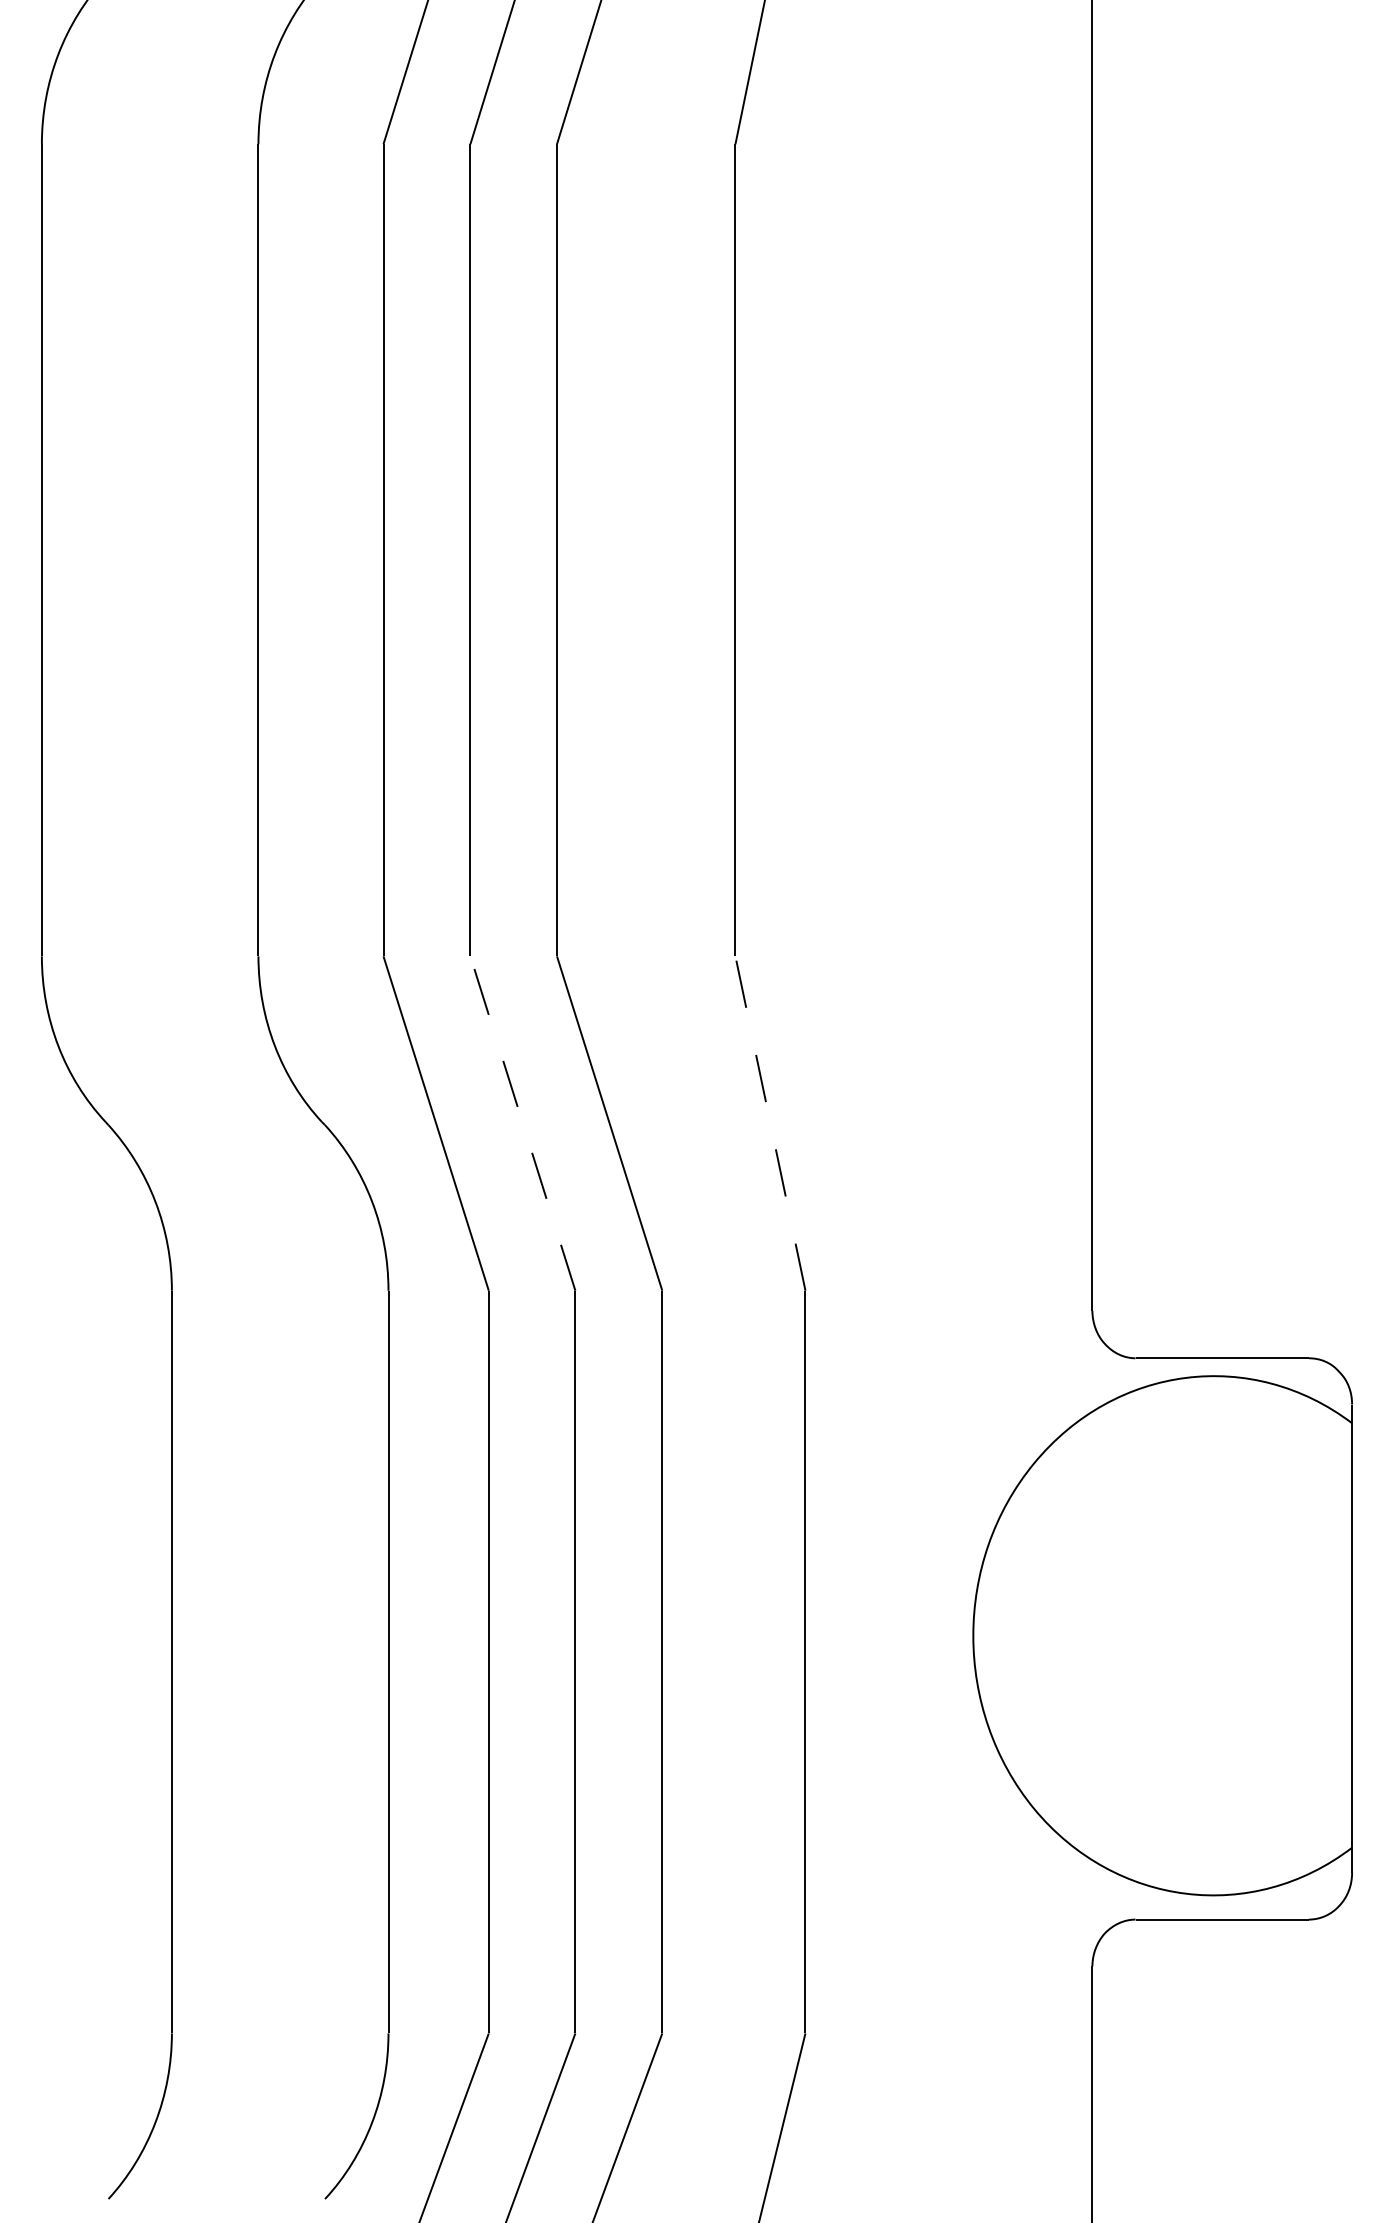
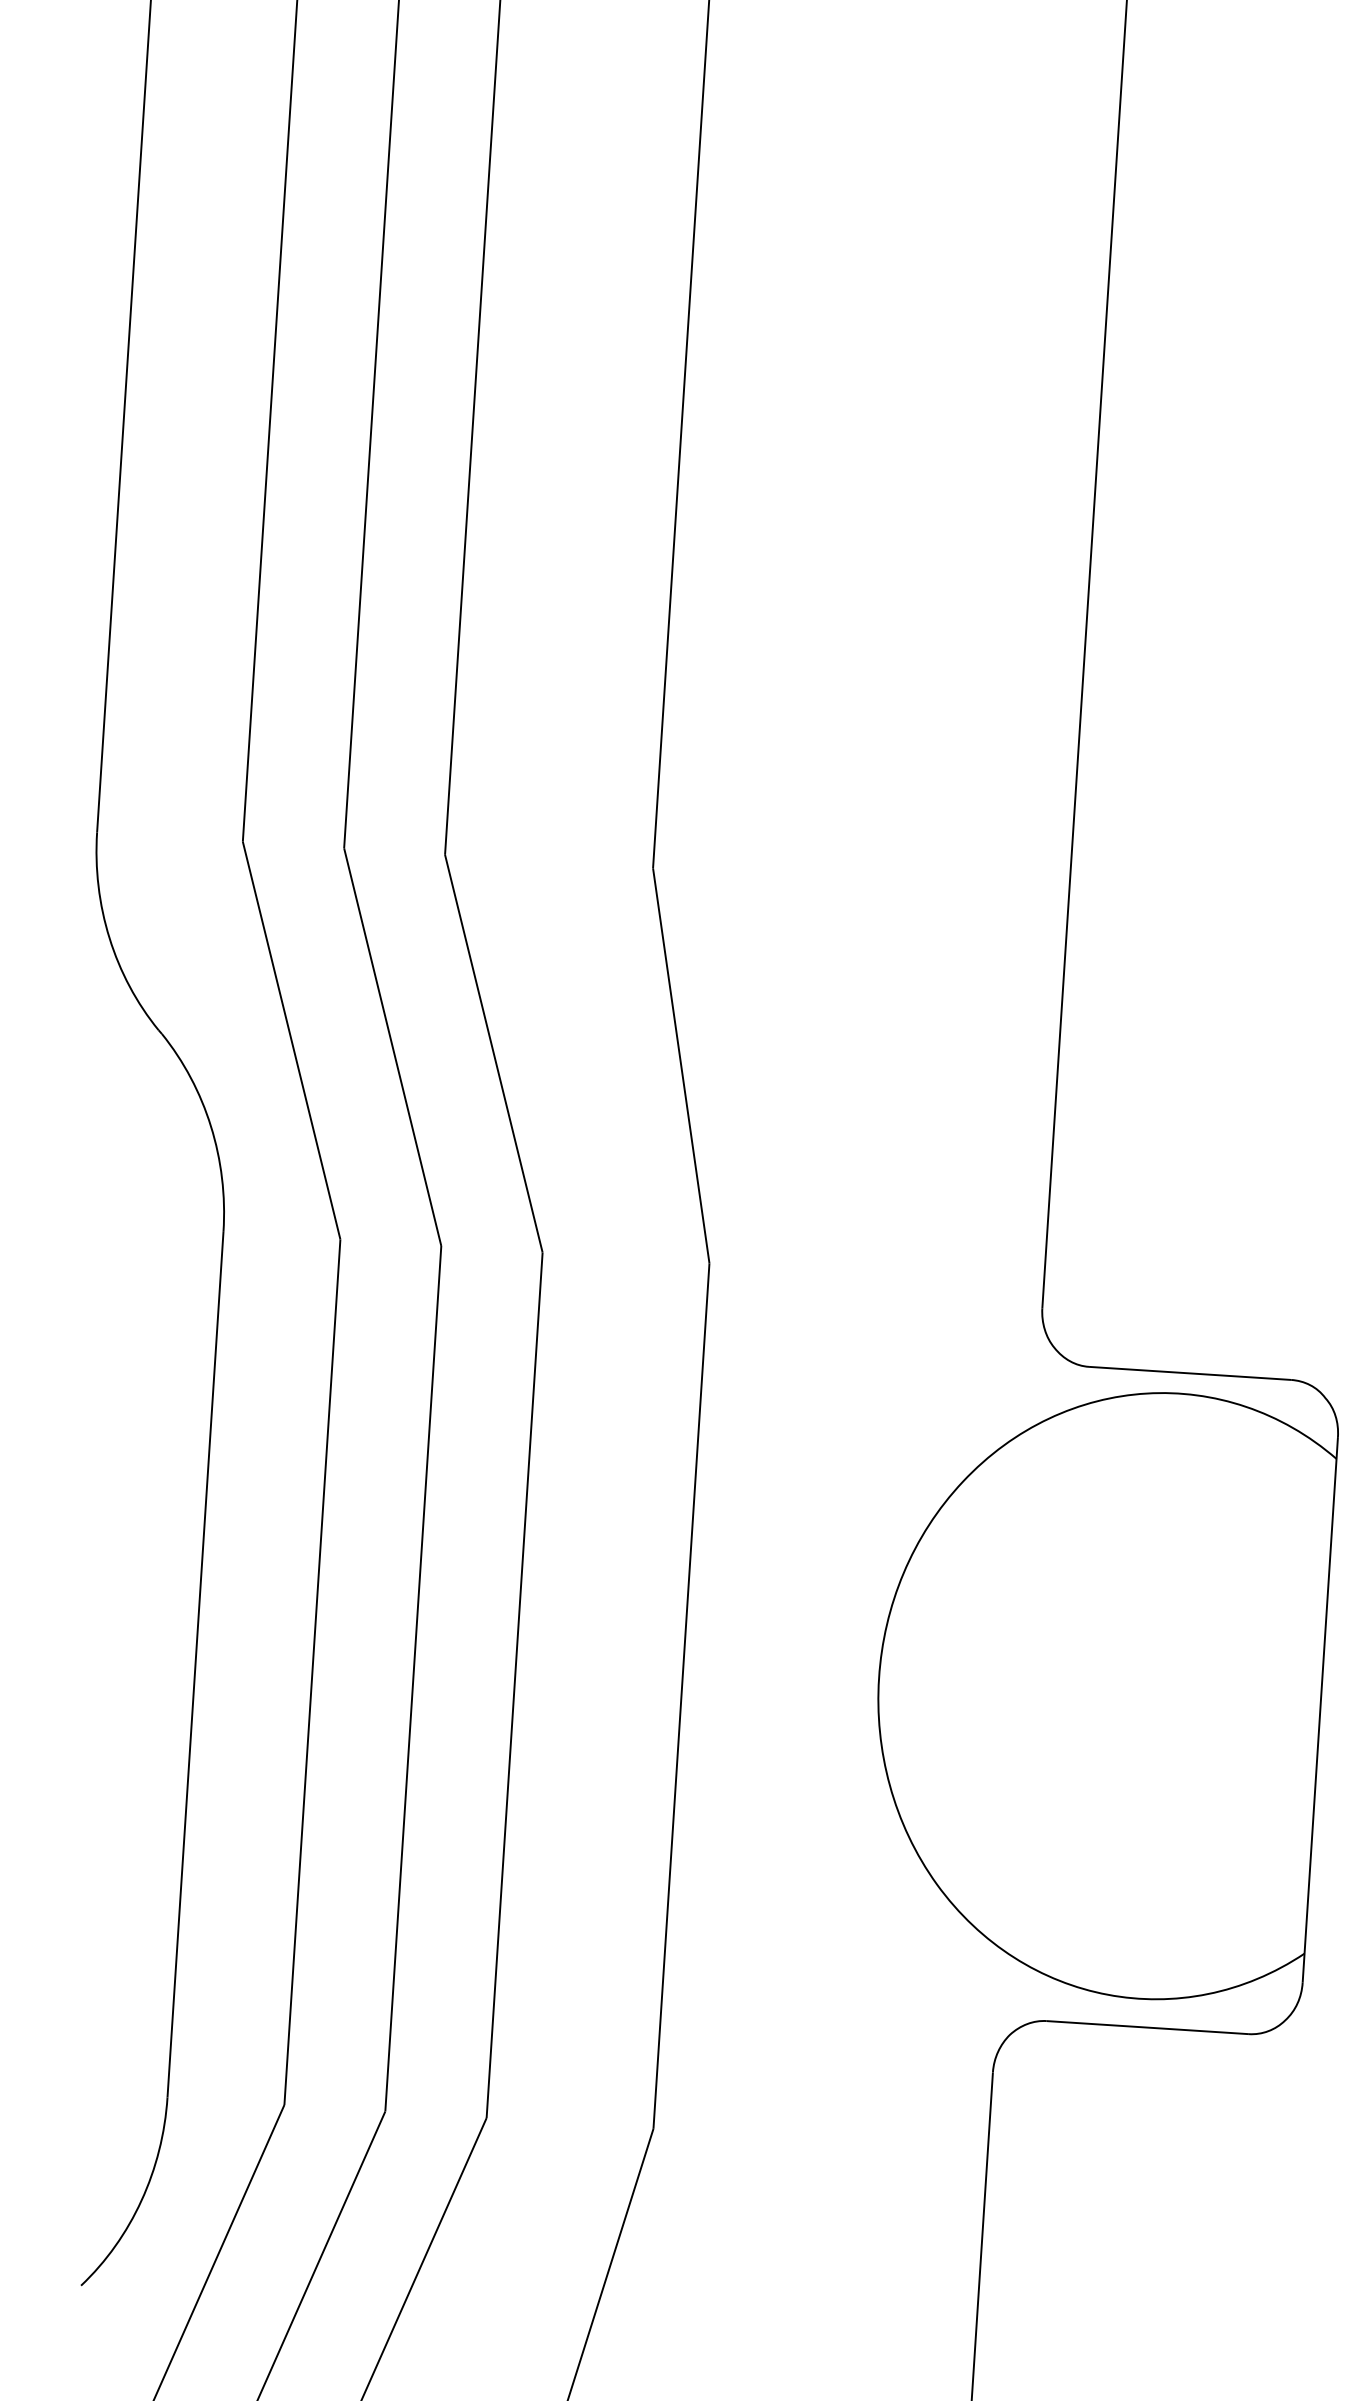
line: (522, 1123) -> (392, 1047), dashed -> solid
line: (770, 1123) -> (681, 1065), dashed -> solid

